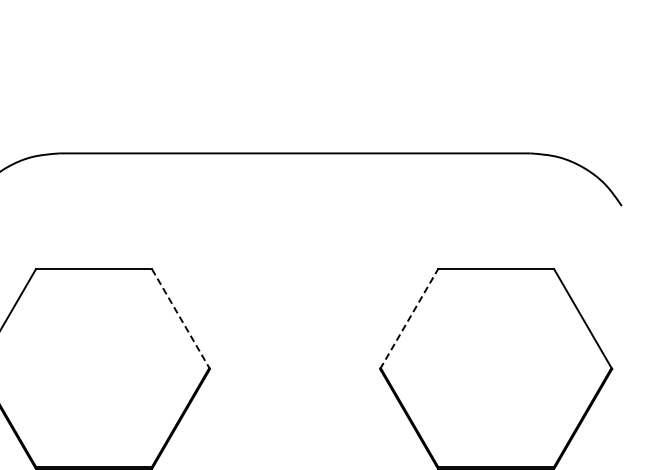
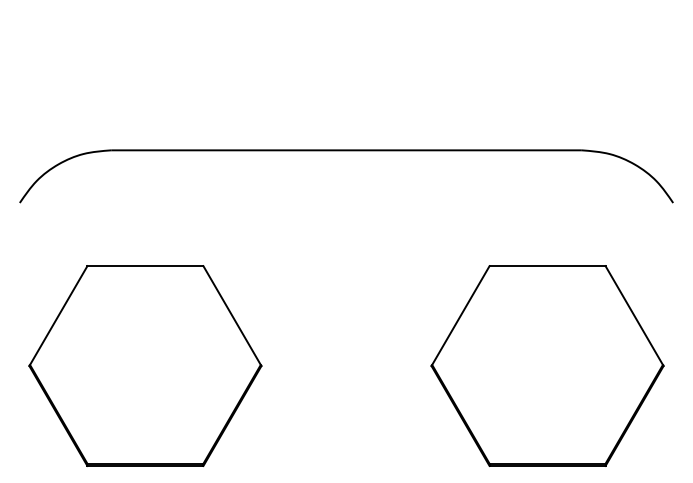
line: (181, 319) -> (232, 316), dashed -> solid
line: (409, 319) -> (460, 316), dashed -> solid

